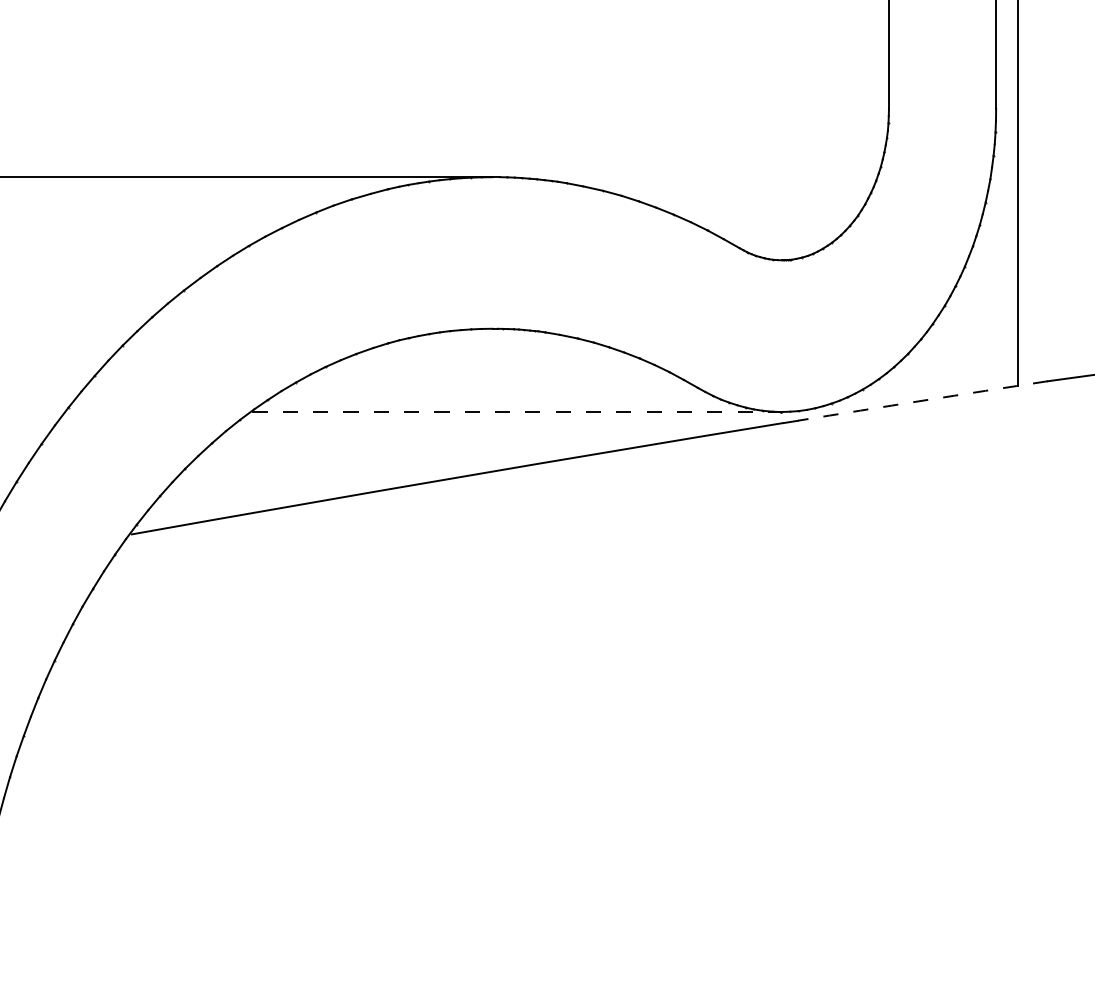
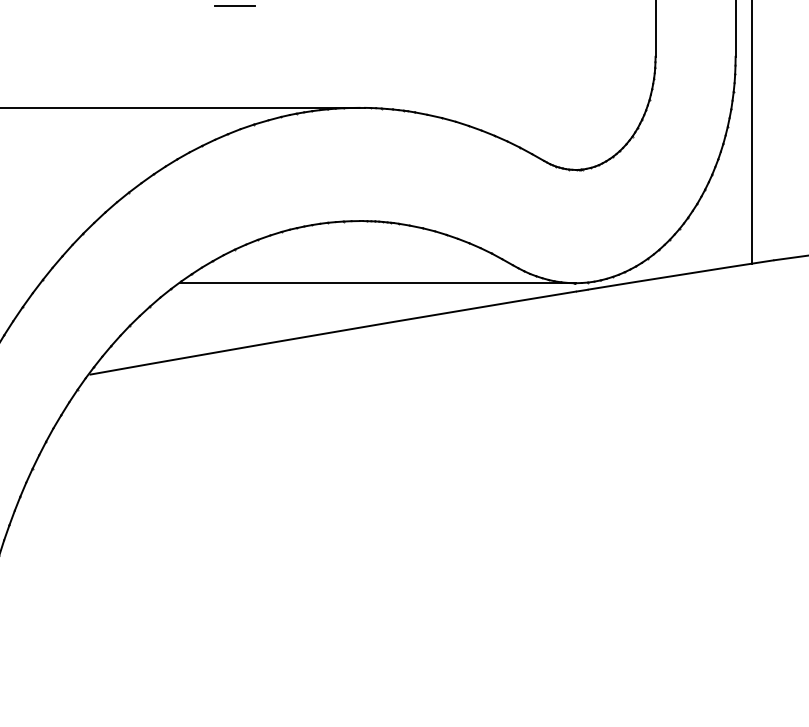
line: (326, 40) -> (235, 5), added
arc: (923, 400) -> (681, 274), dashed -> solid
line: (517, 412) -> (378, 283), dashed -> solid

